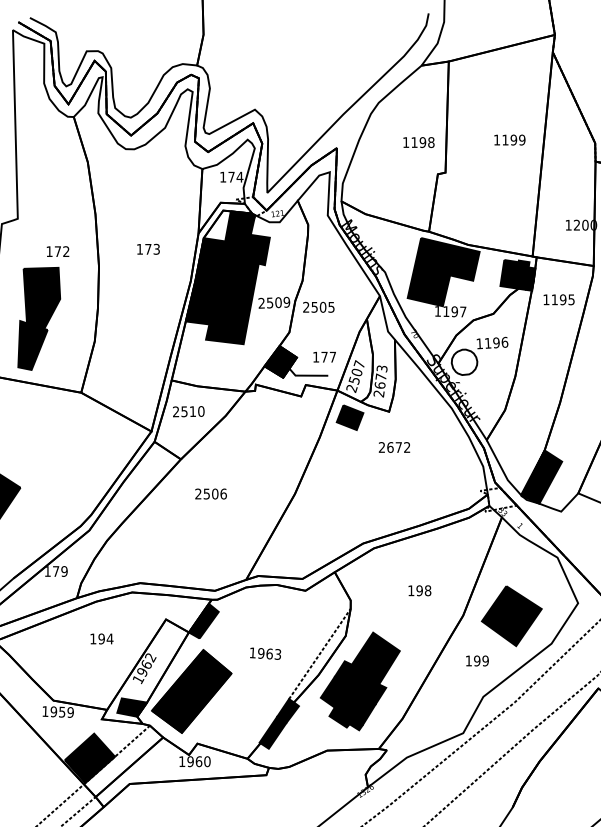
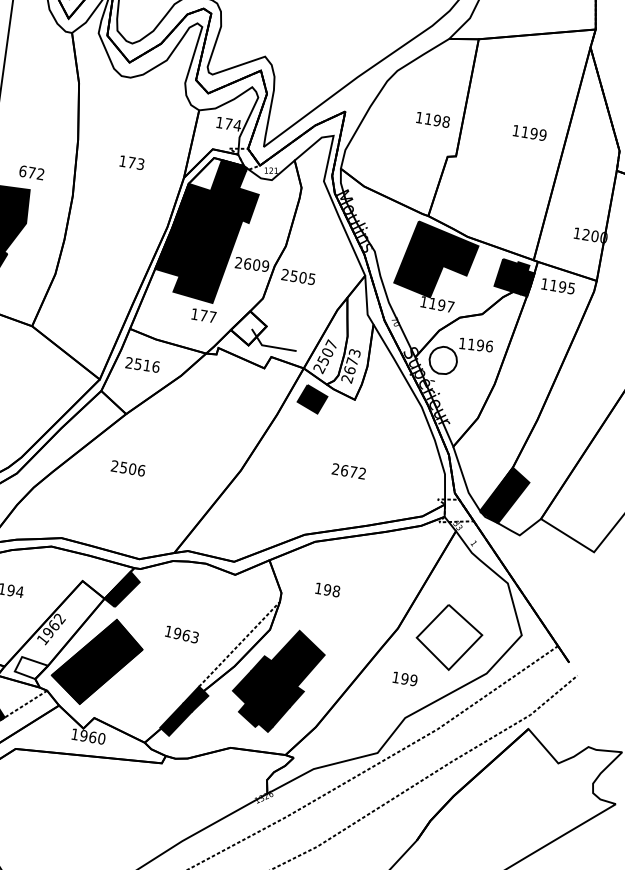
text: (148, 248) -> (132, 161), moved
text: (49, 251) -> (23, 171), 172 -> 672
text: (558, 299) -> (557, 285), moved
text: (269, 302) -> (247, 263), 2509 -> 2609
text: (324, 356) -> (203, 314), moved
fill: (280, 361) -> (248, 327), removed
text: (201, 411) -> (156, 366), 2510 -> 2516
text: (394, 447) -> (348, 471), moved
text: (210, 493) -> (127, 467), moved
text: (419, 590) -> (327, 589), moved
fill: (511, 616) -> (448, 637), removed
fill: (132, 707) -> (31, 668), removed

